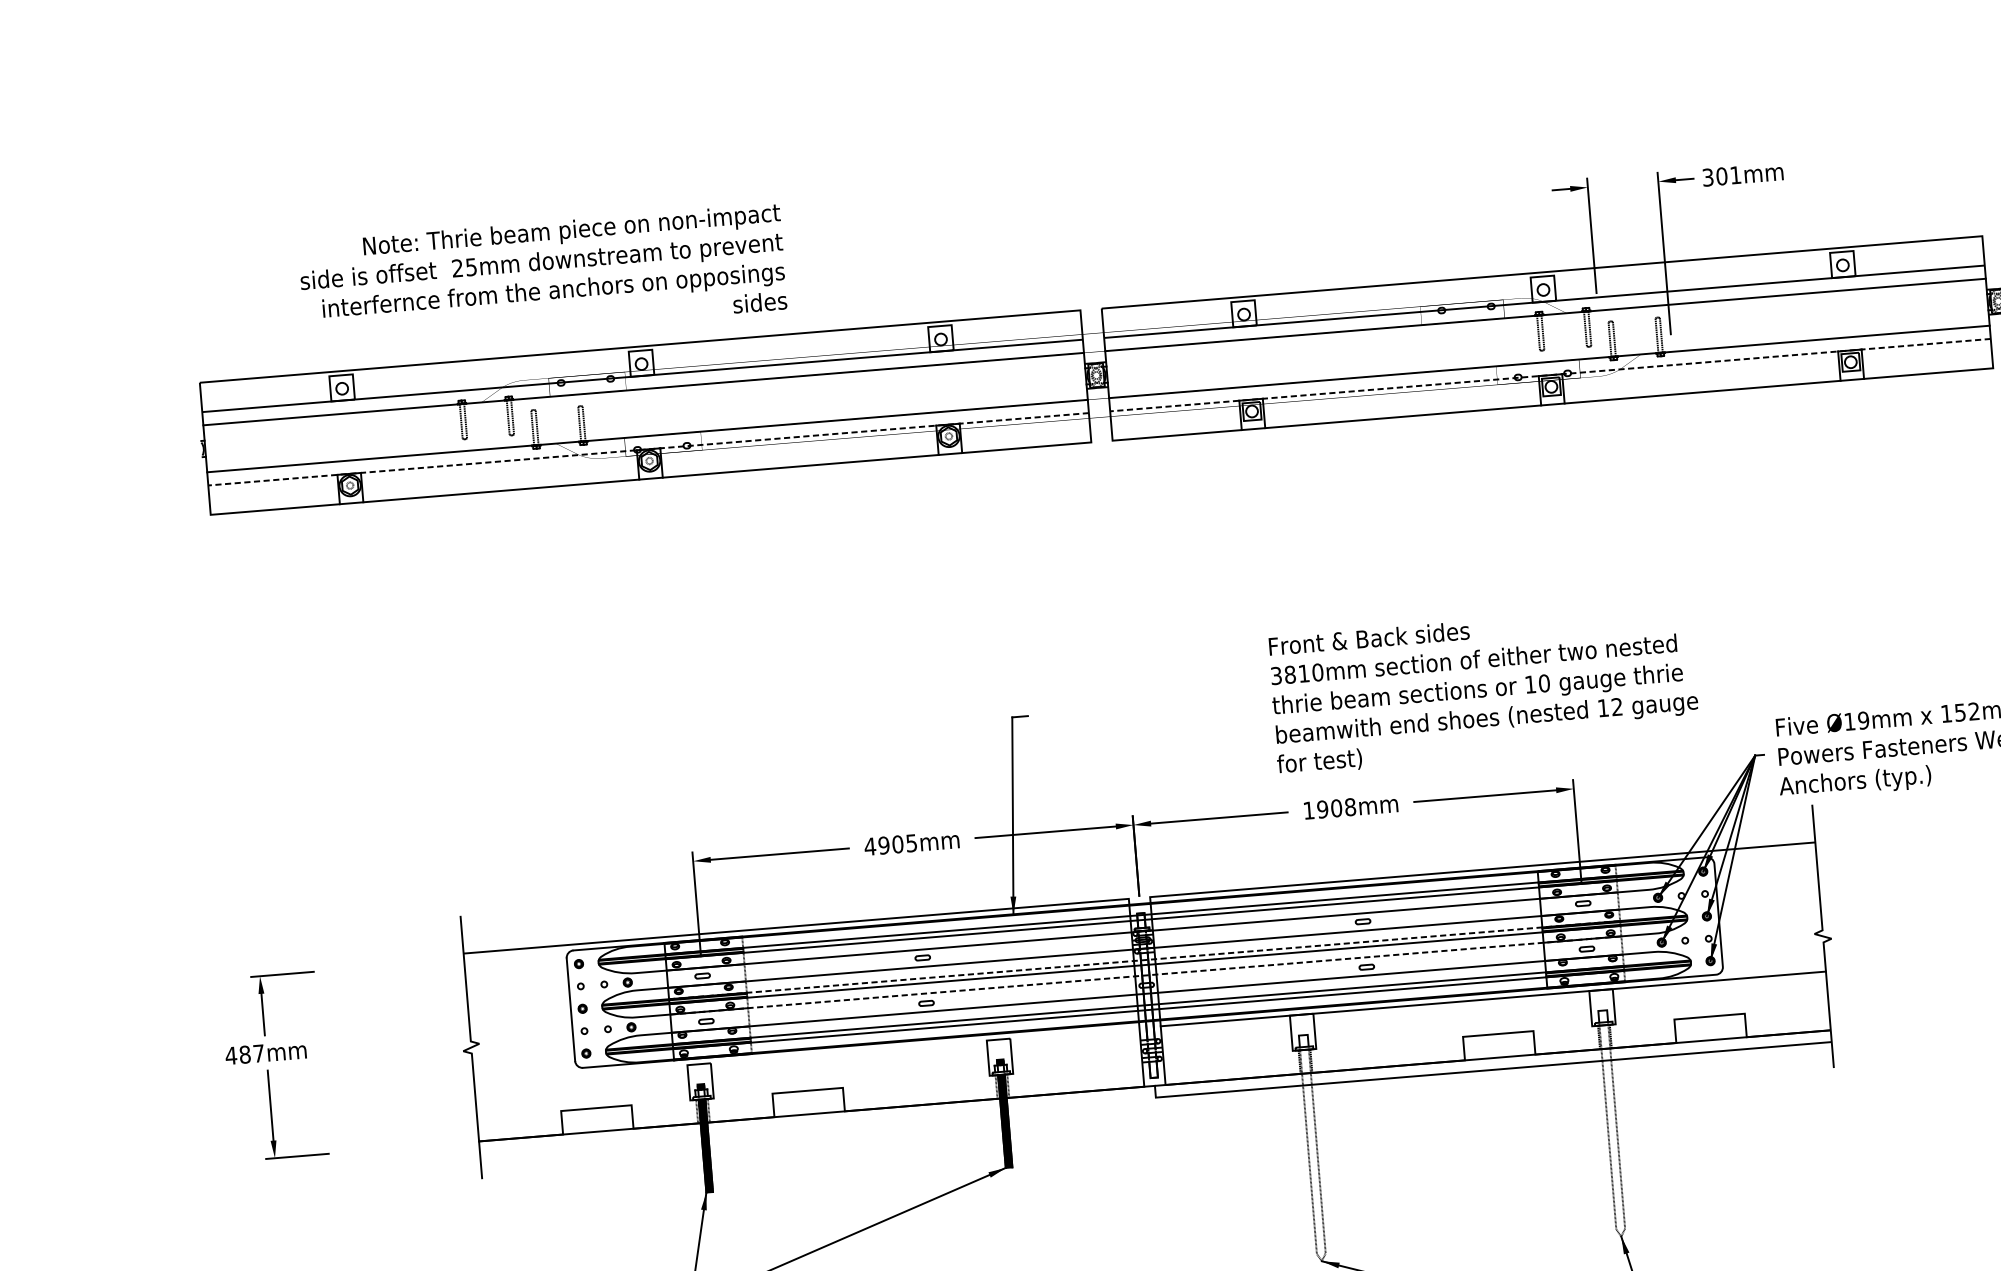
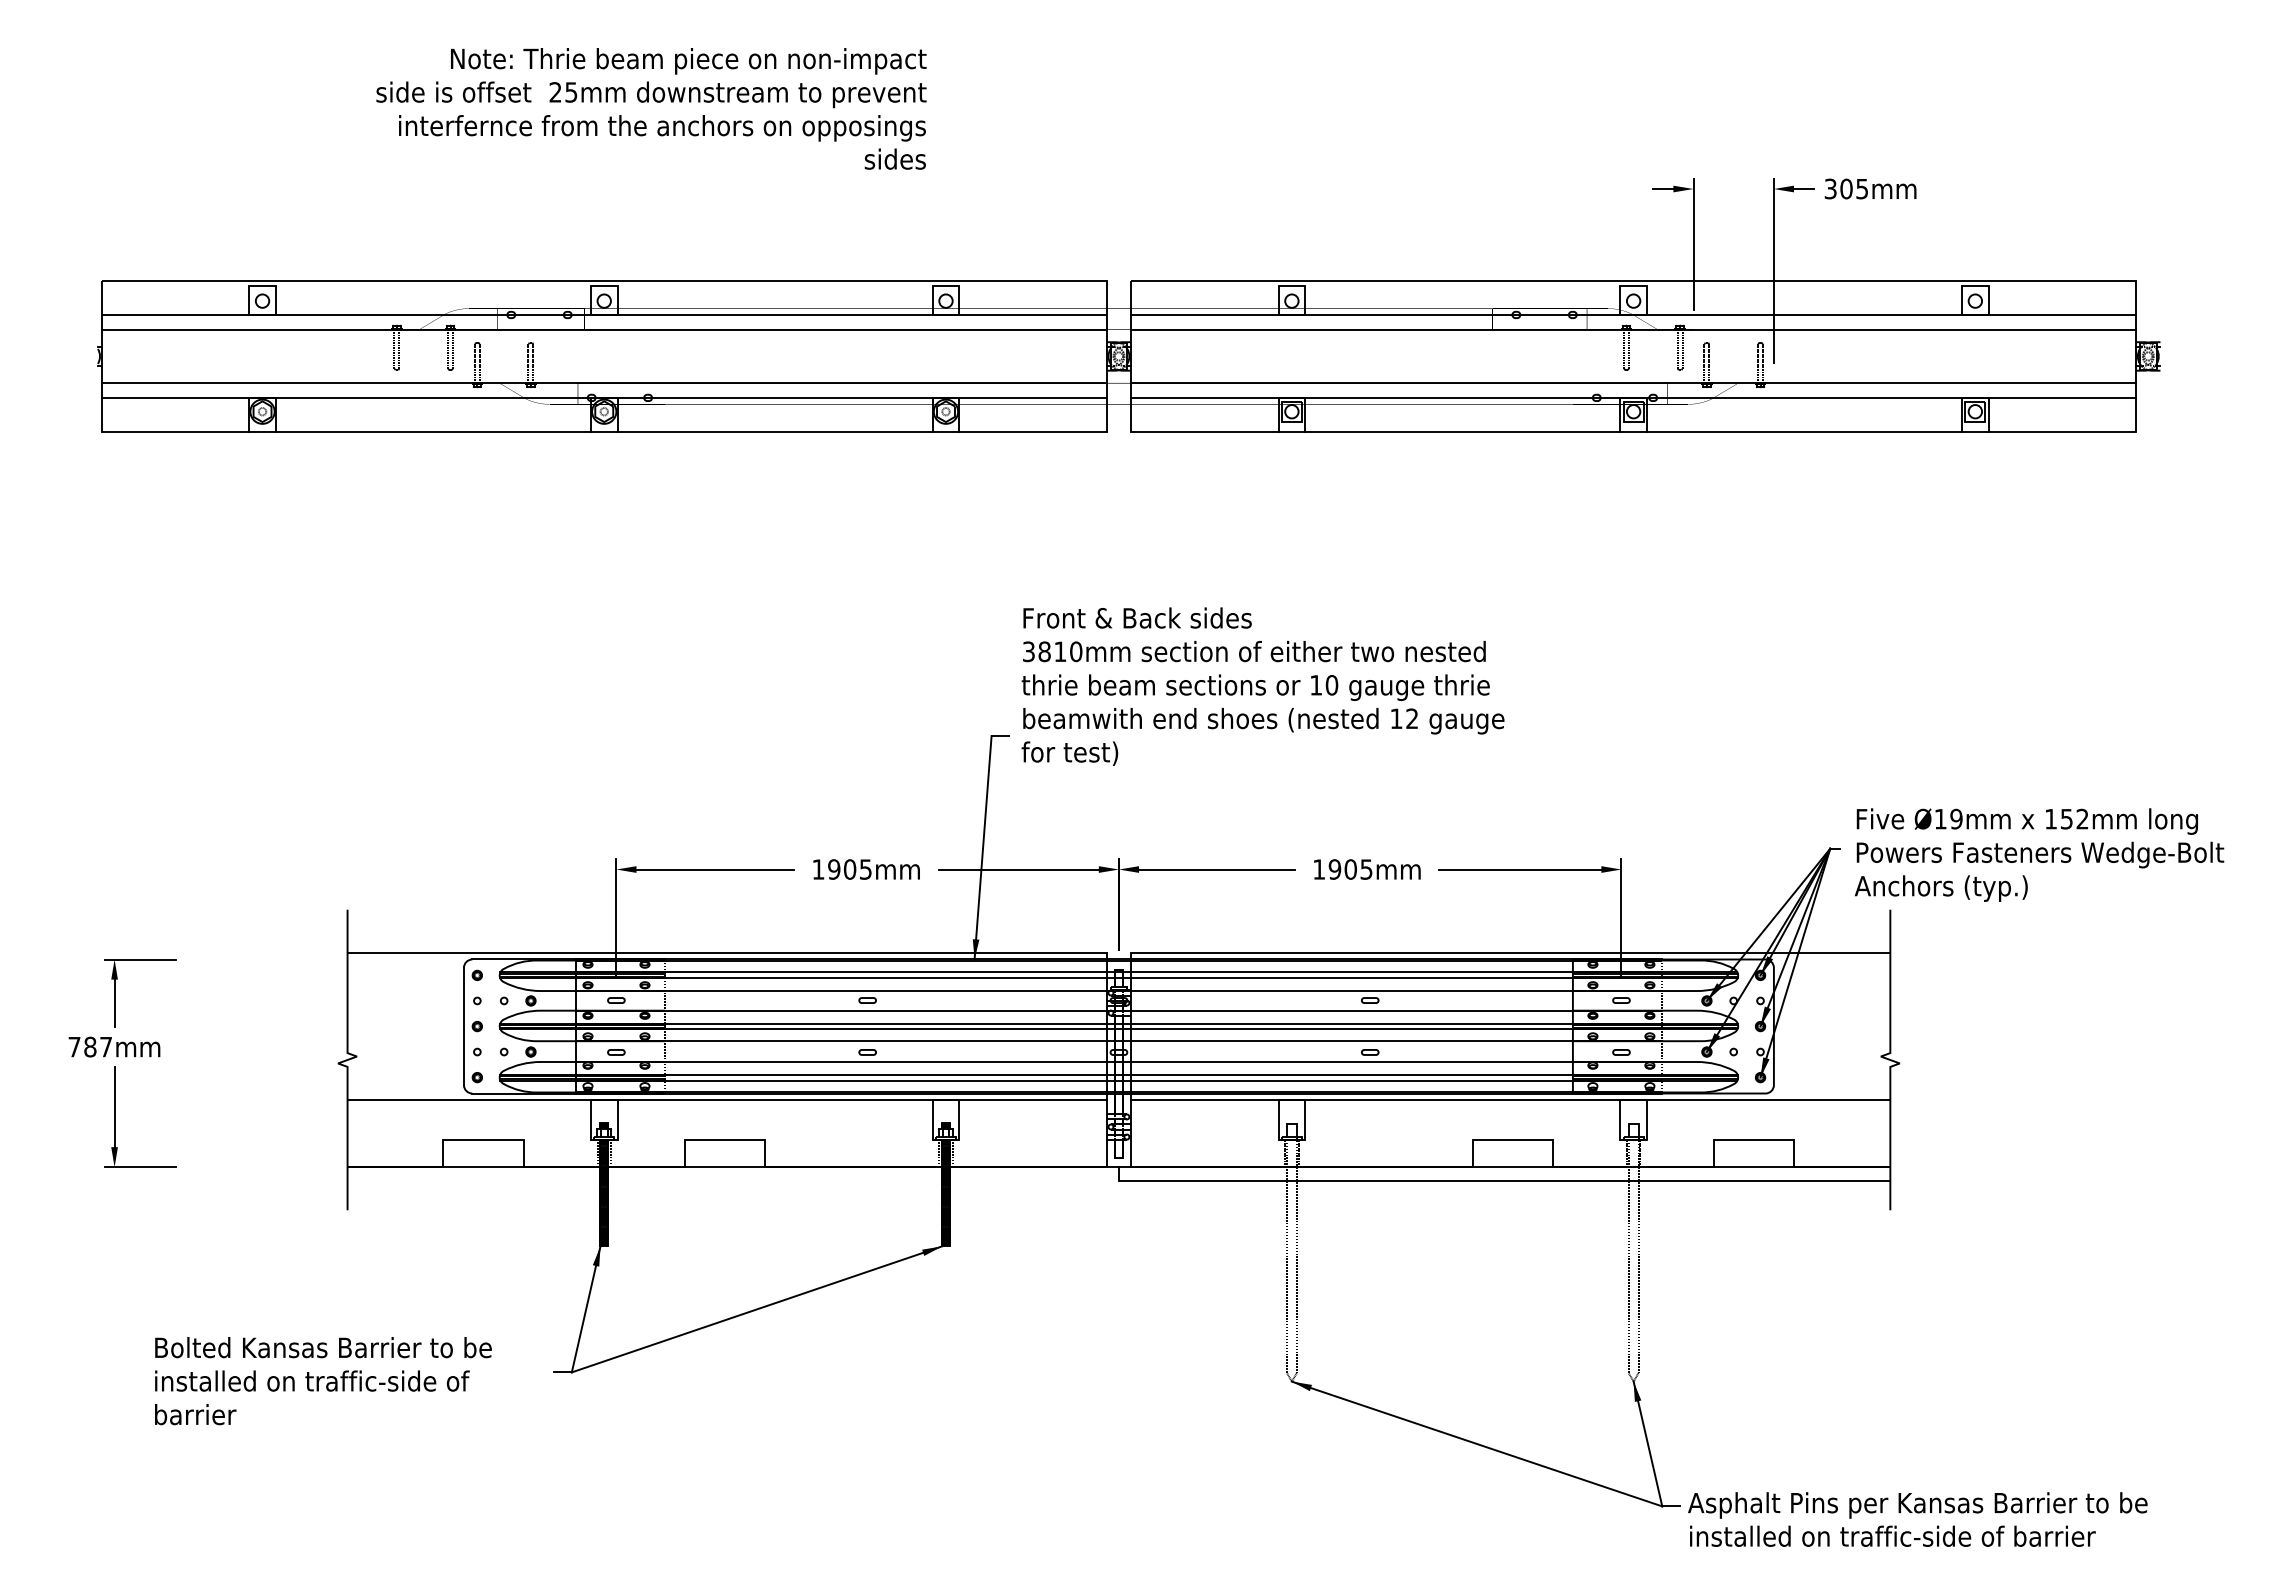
text: (1735, 175) -> (1861, 189), 301mm -> 305mm
text: (542, 275) -> (651, 108), moved
line: (1550, 375) -> (1633, 398), dashed -> solid
line: (648, 449) -> (604, 398), dashed -> solid
text: (1483, 689) -> (1262, 686), moved
text: (1350, 807) -> (1366, 869), 1908mm -> 1905mm
text: (869, 846) -> (817, 869), 4905mm -> 1905mm
line: (1144, 959) -> (1118, 1023), dashed -> solid
line: (1145, 975) -> (1118, 1041), dashed -> solid
line: (806, 1055) -> (726, 1100), added
text: (231, 1056) -> (74, 1047), 487mm -> 787mm

